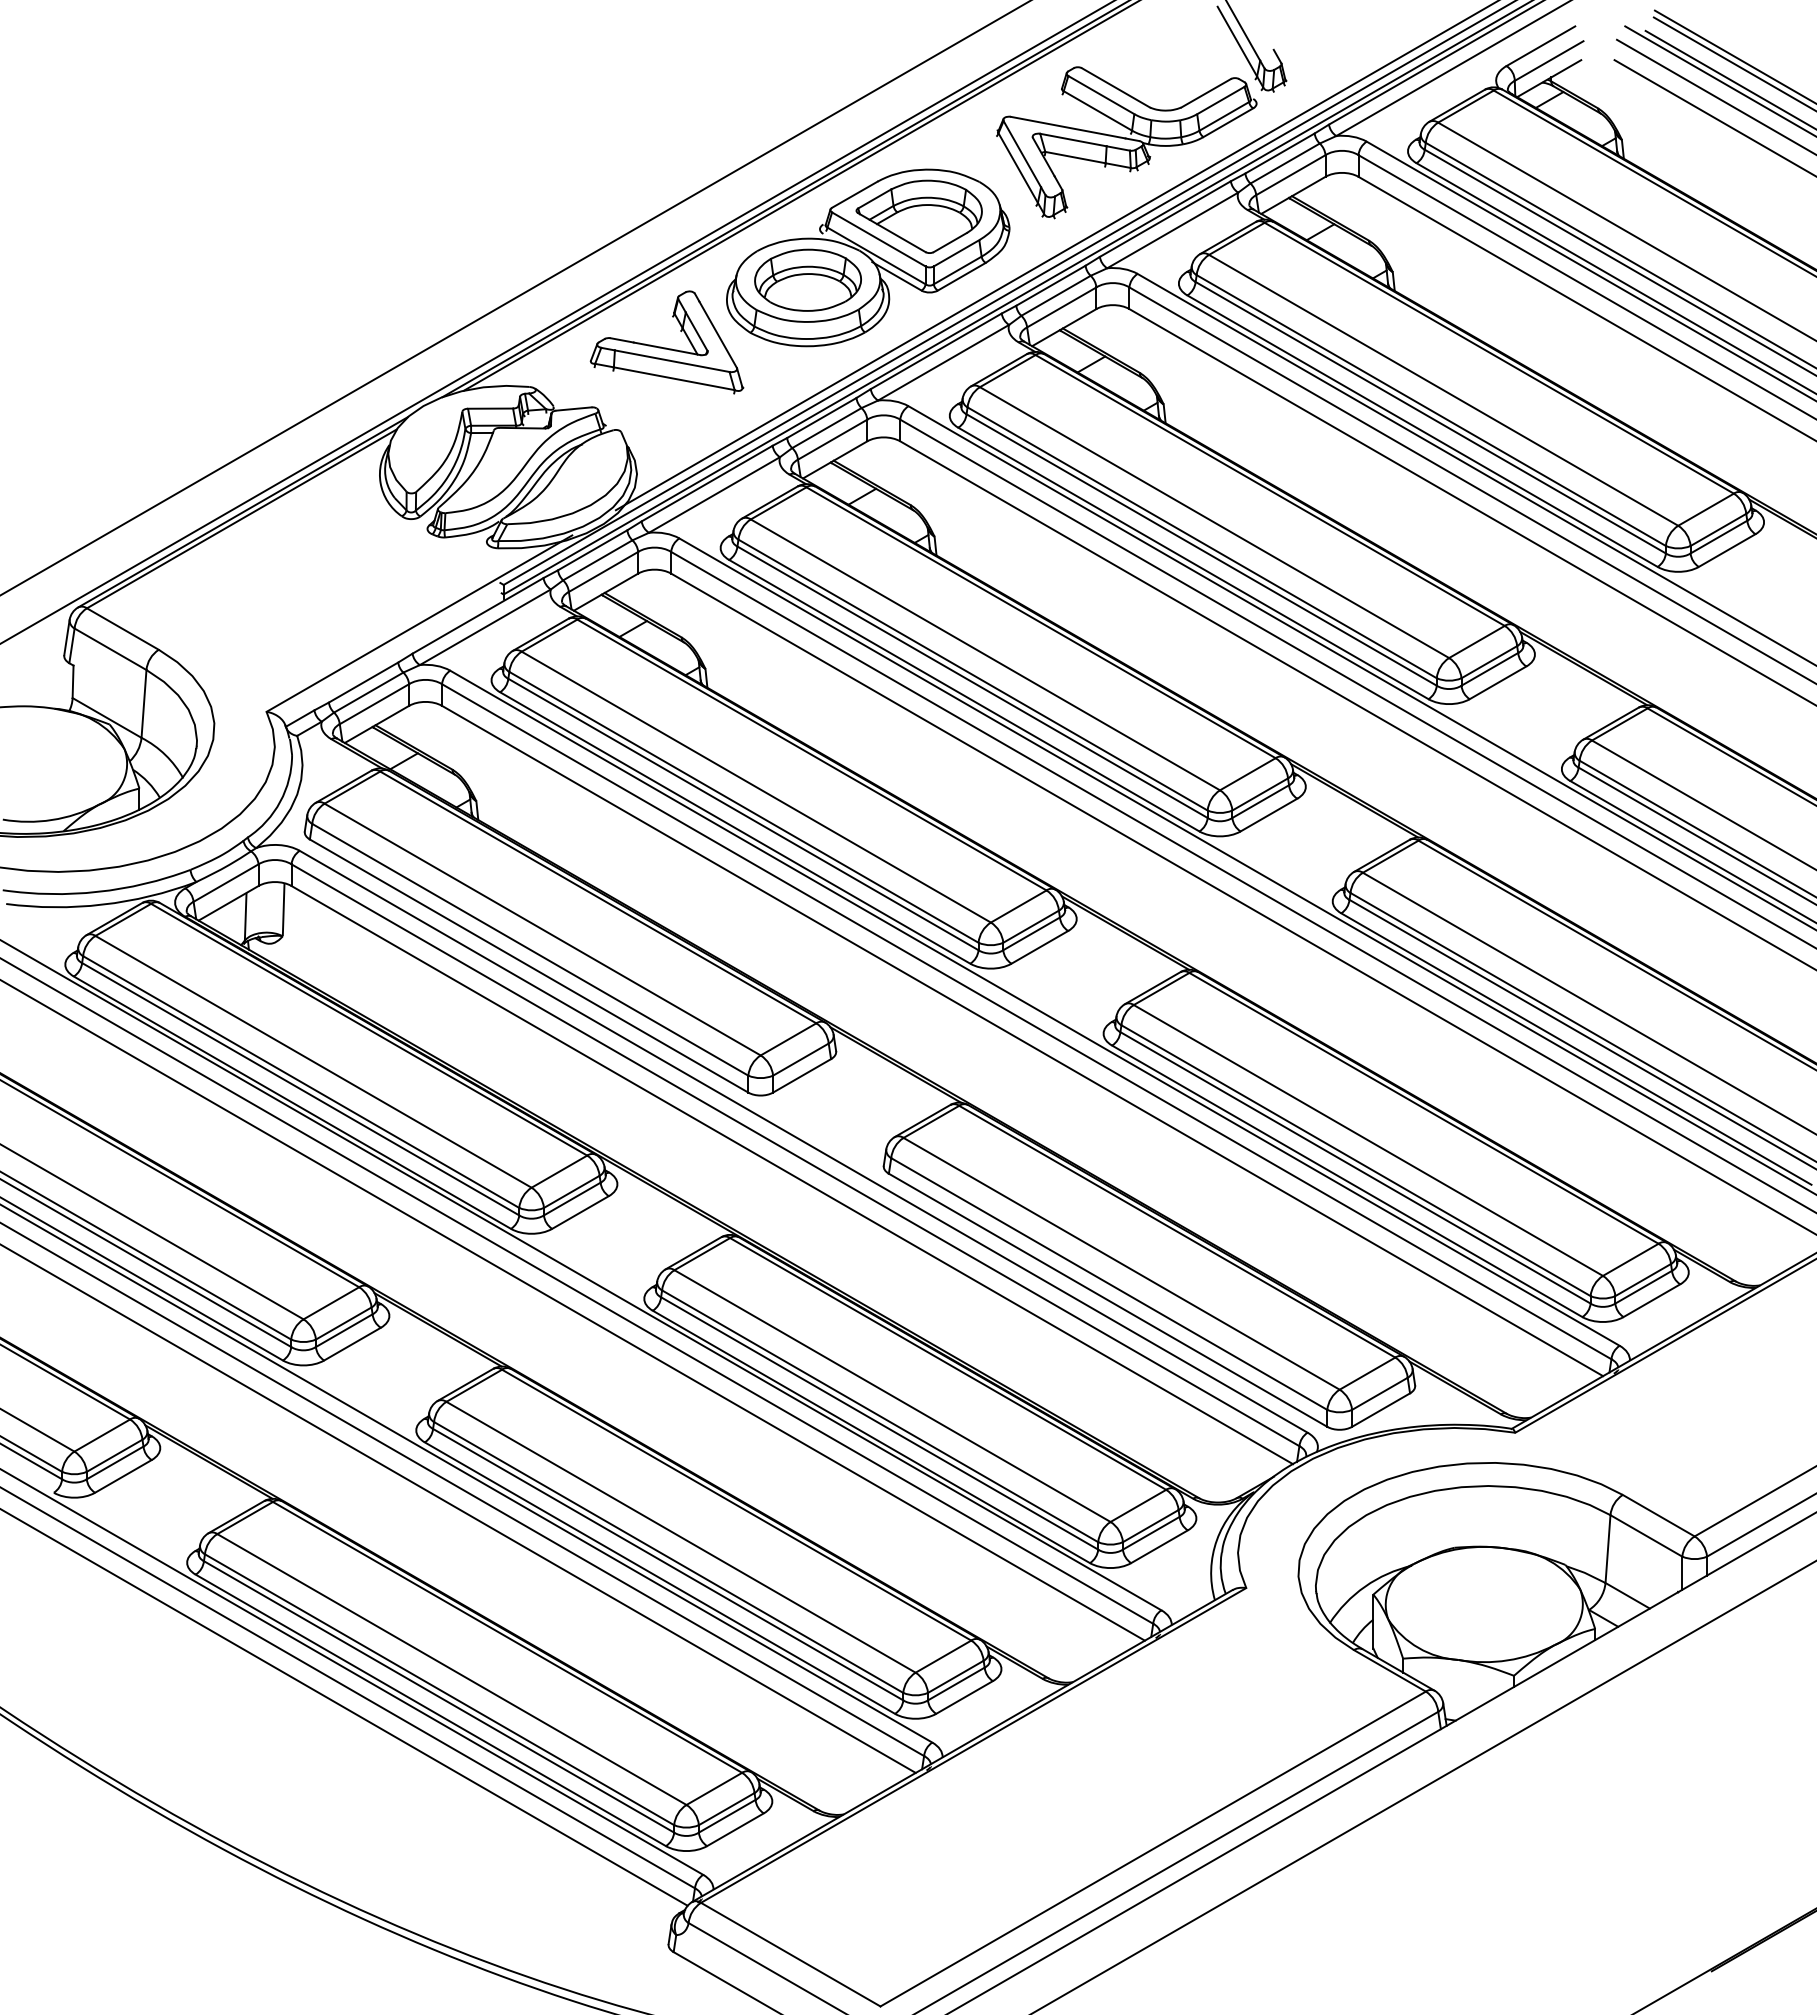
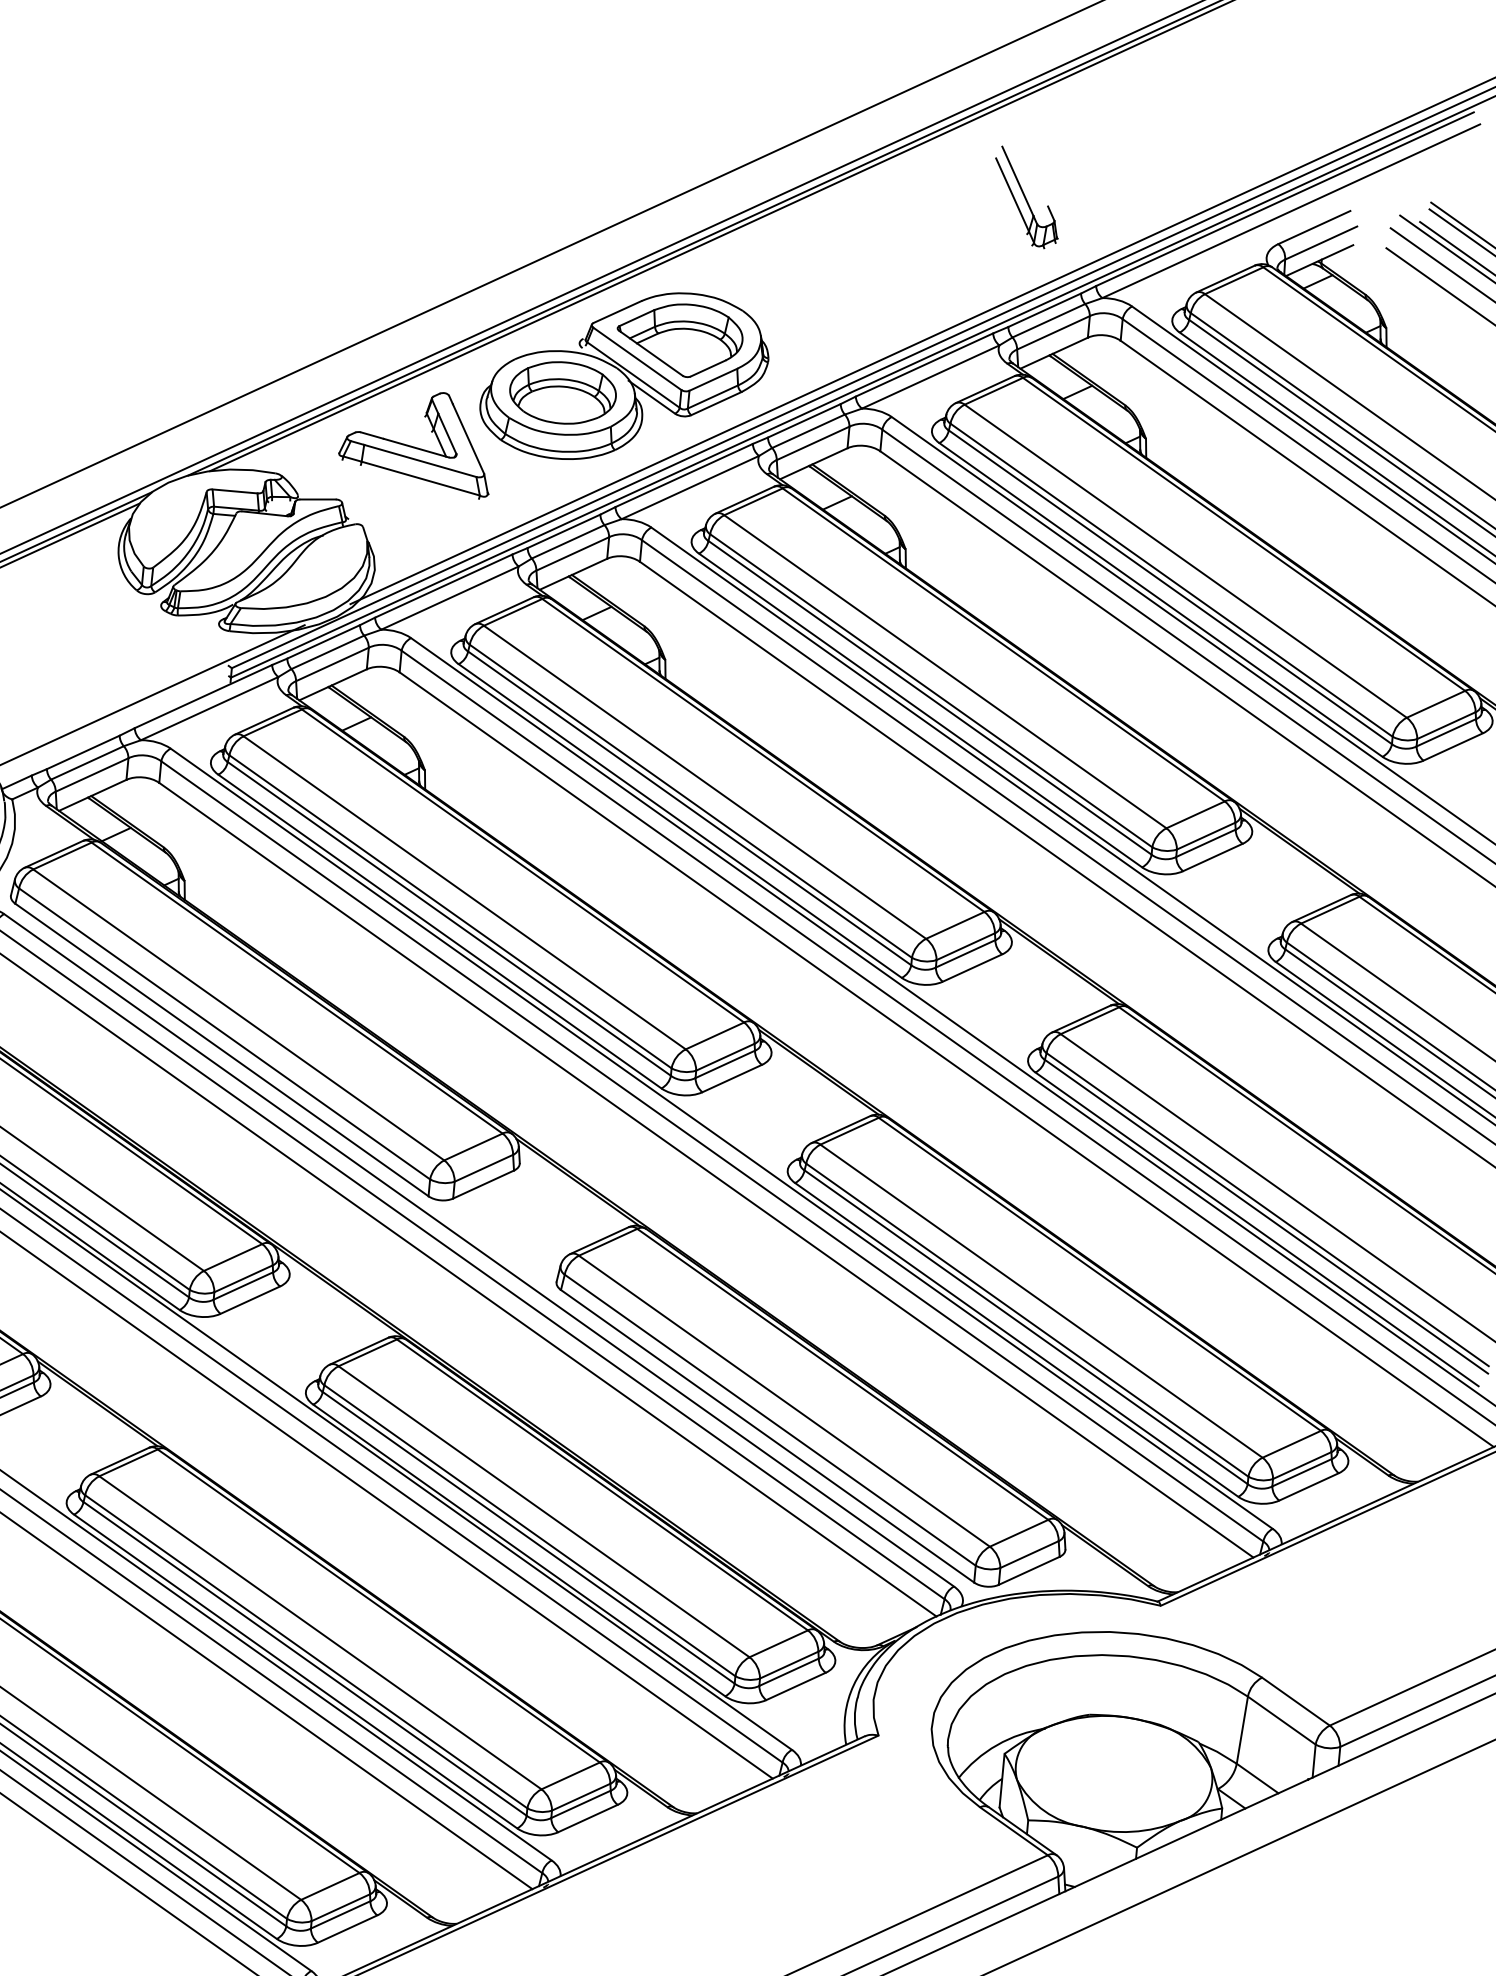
part: (1126, 142) -> (892, 285), removed

